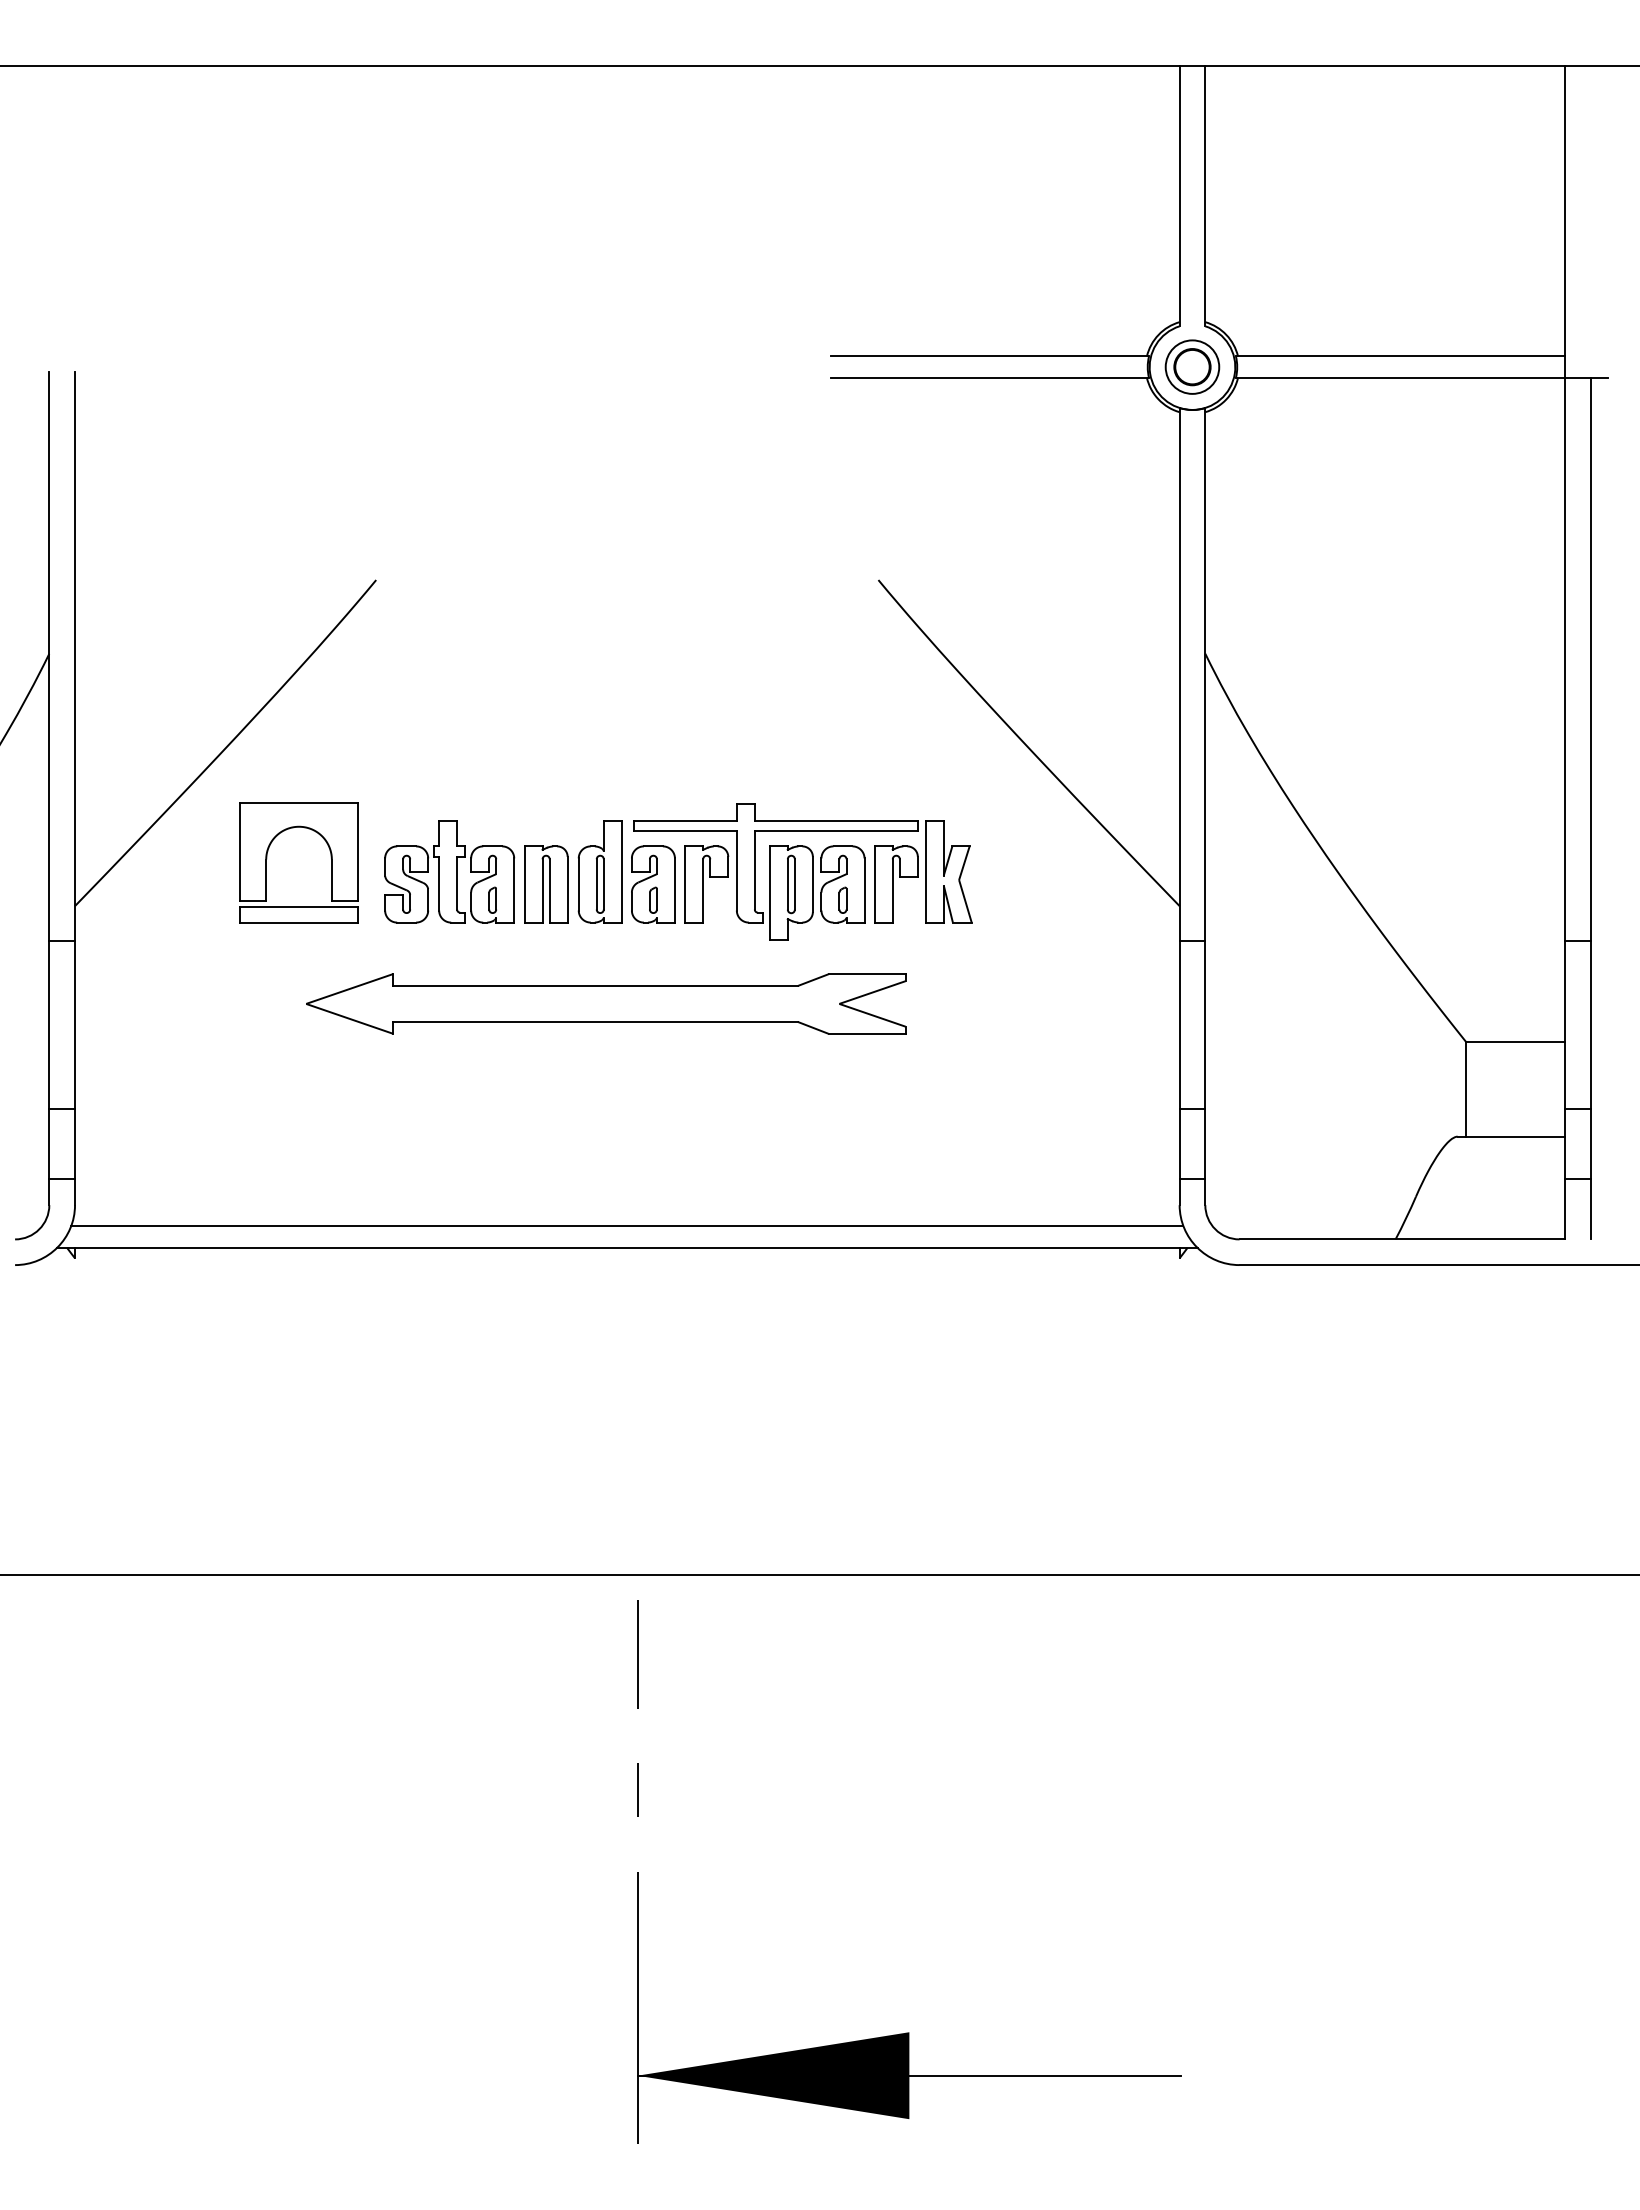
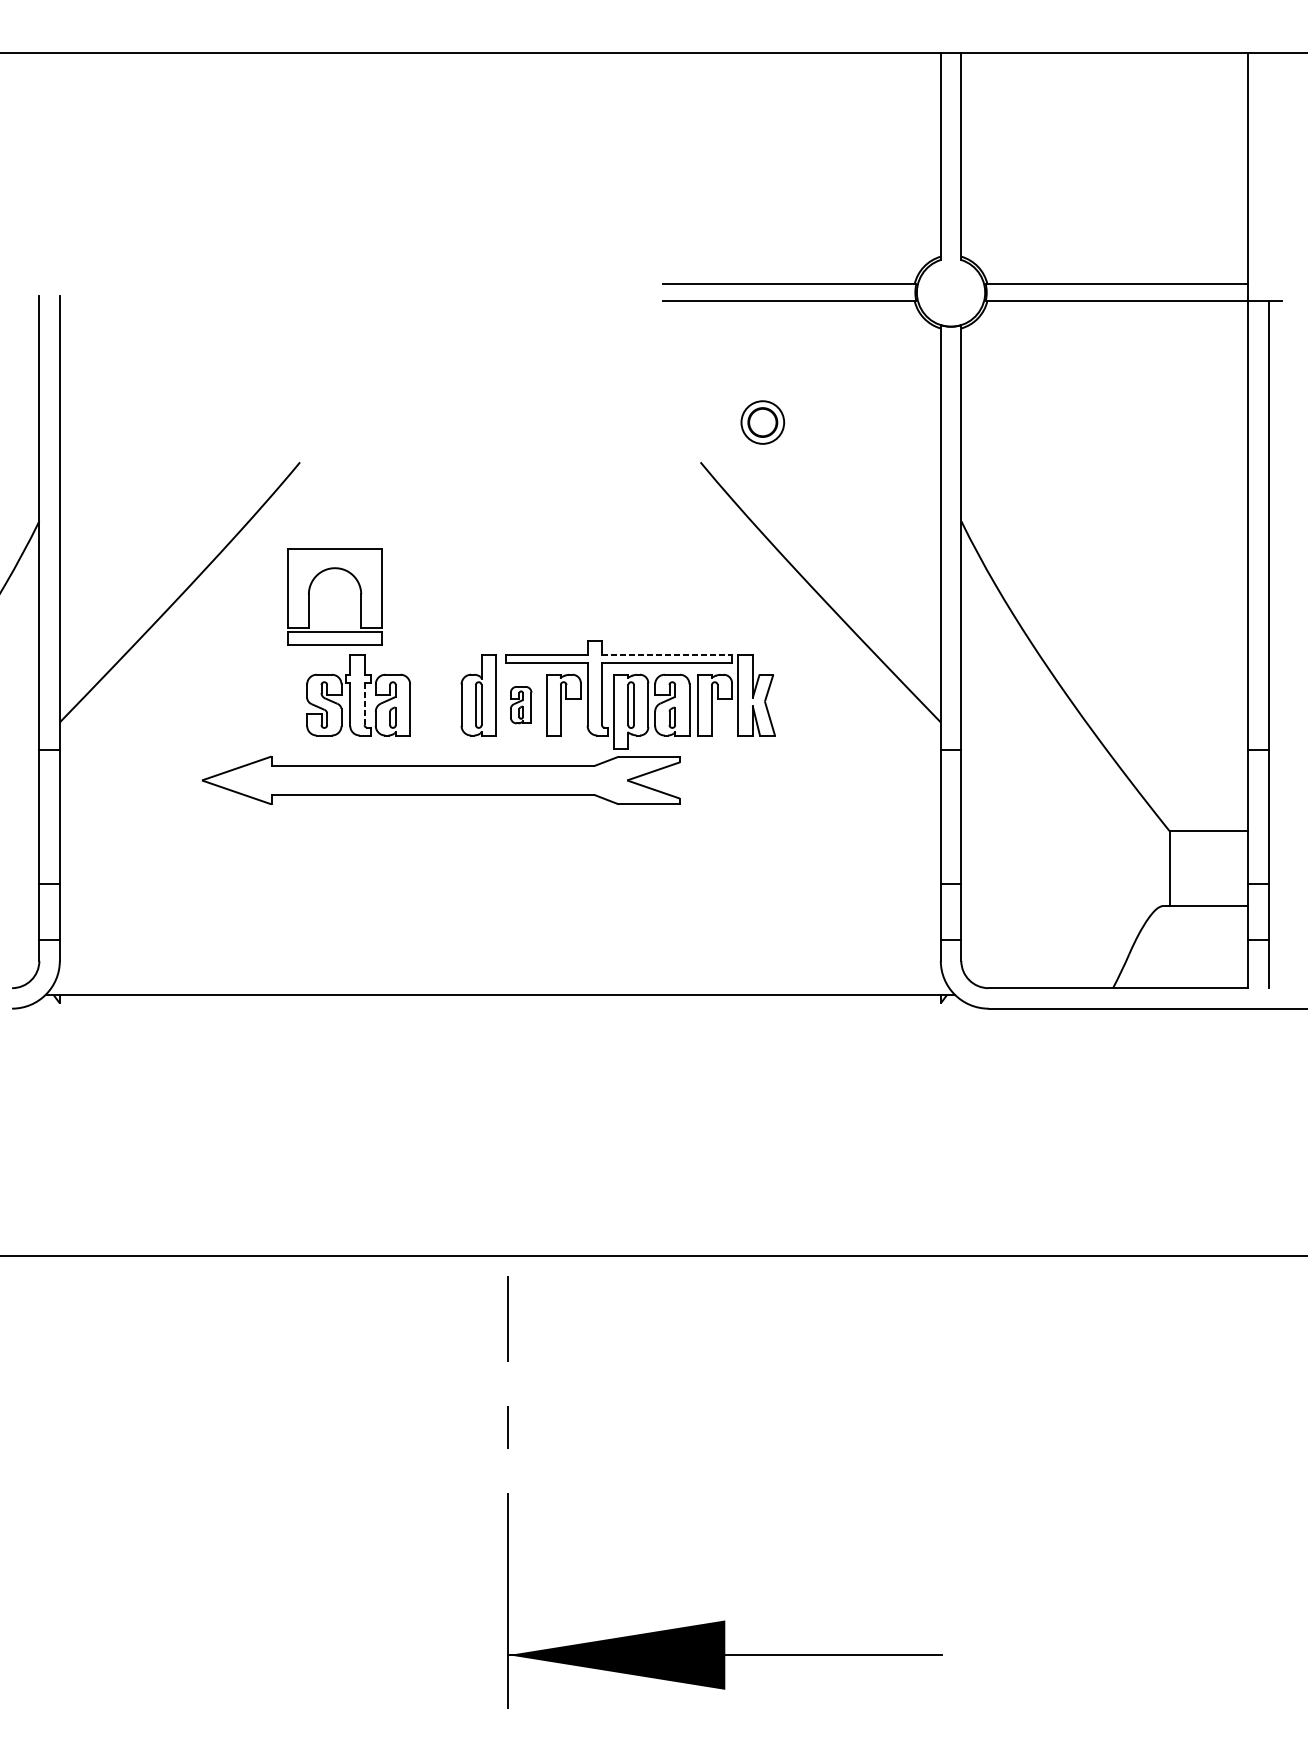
part: (1192, 366) -> (762, 422), moved
line: (836, 821) -> (667, 654), solid -> dashed
part: (267, 858) -> (309, 593), moved
line: (457, 883) -> (364, 704), solid -> dashed
part: (546, 884) -> (435, 705), removed
part: (653, 884) -> (521, 705), size x0.6
part: (606, 1003) -> (441, 780), moved
line: (627, 1225) -> (500, 977), removed

